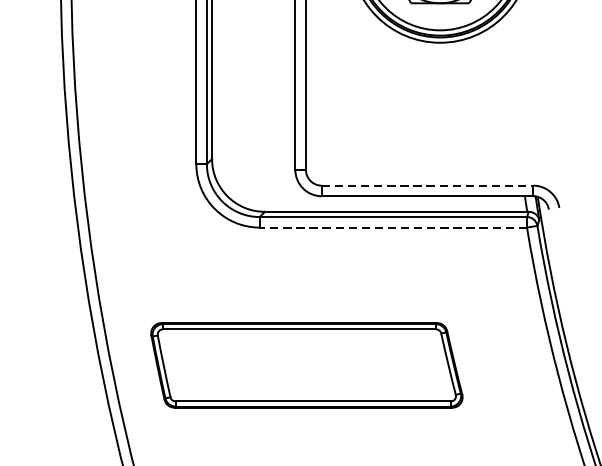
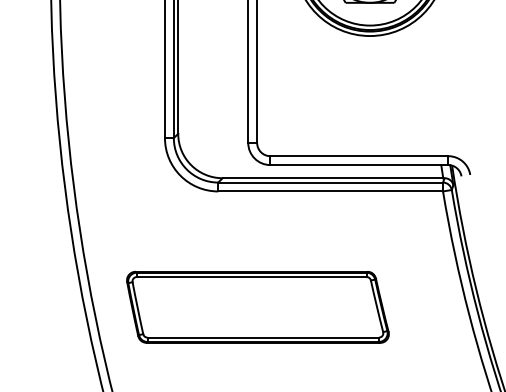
line: (427, 186) -> (359, 156), dashed -> solid
line: (393, 227) -> (330, 191), dashed -> solid

